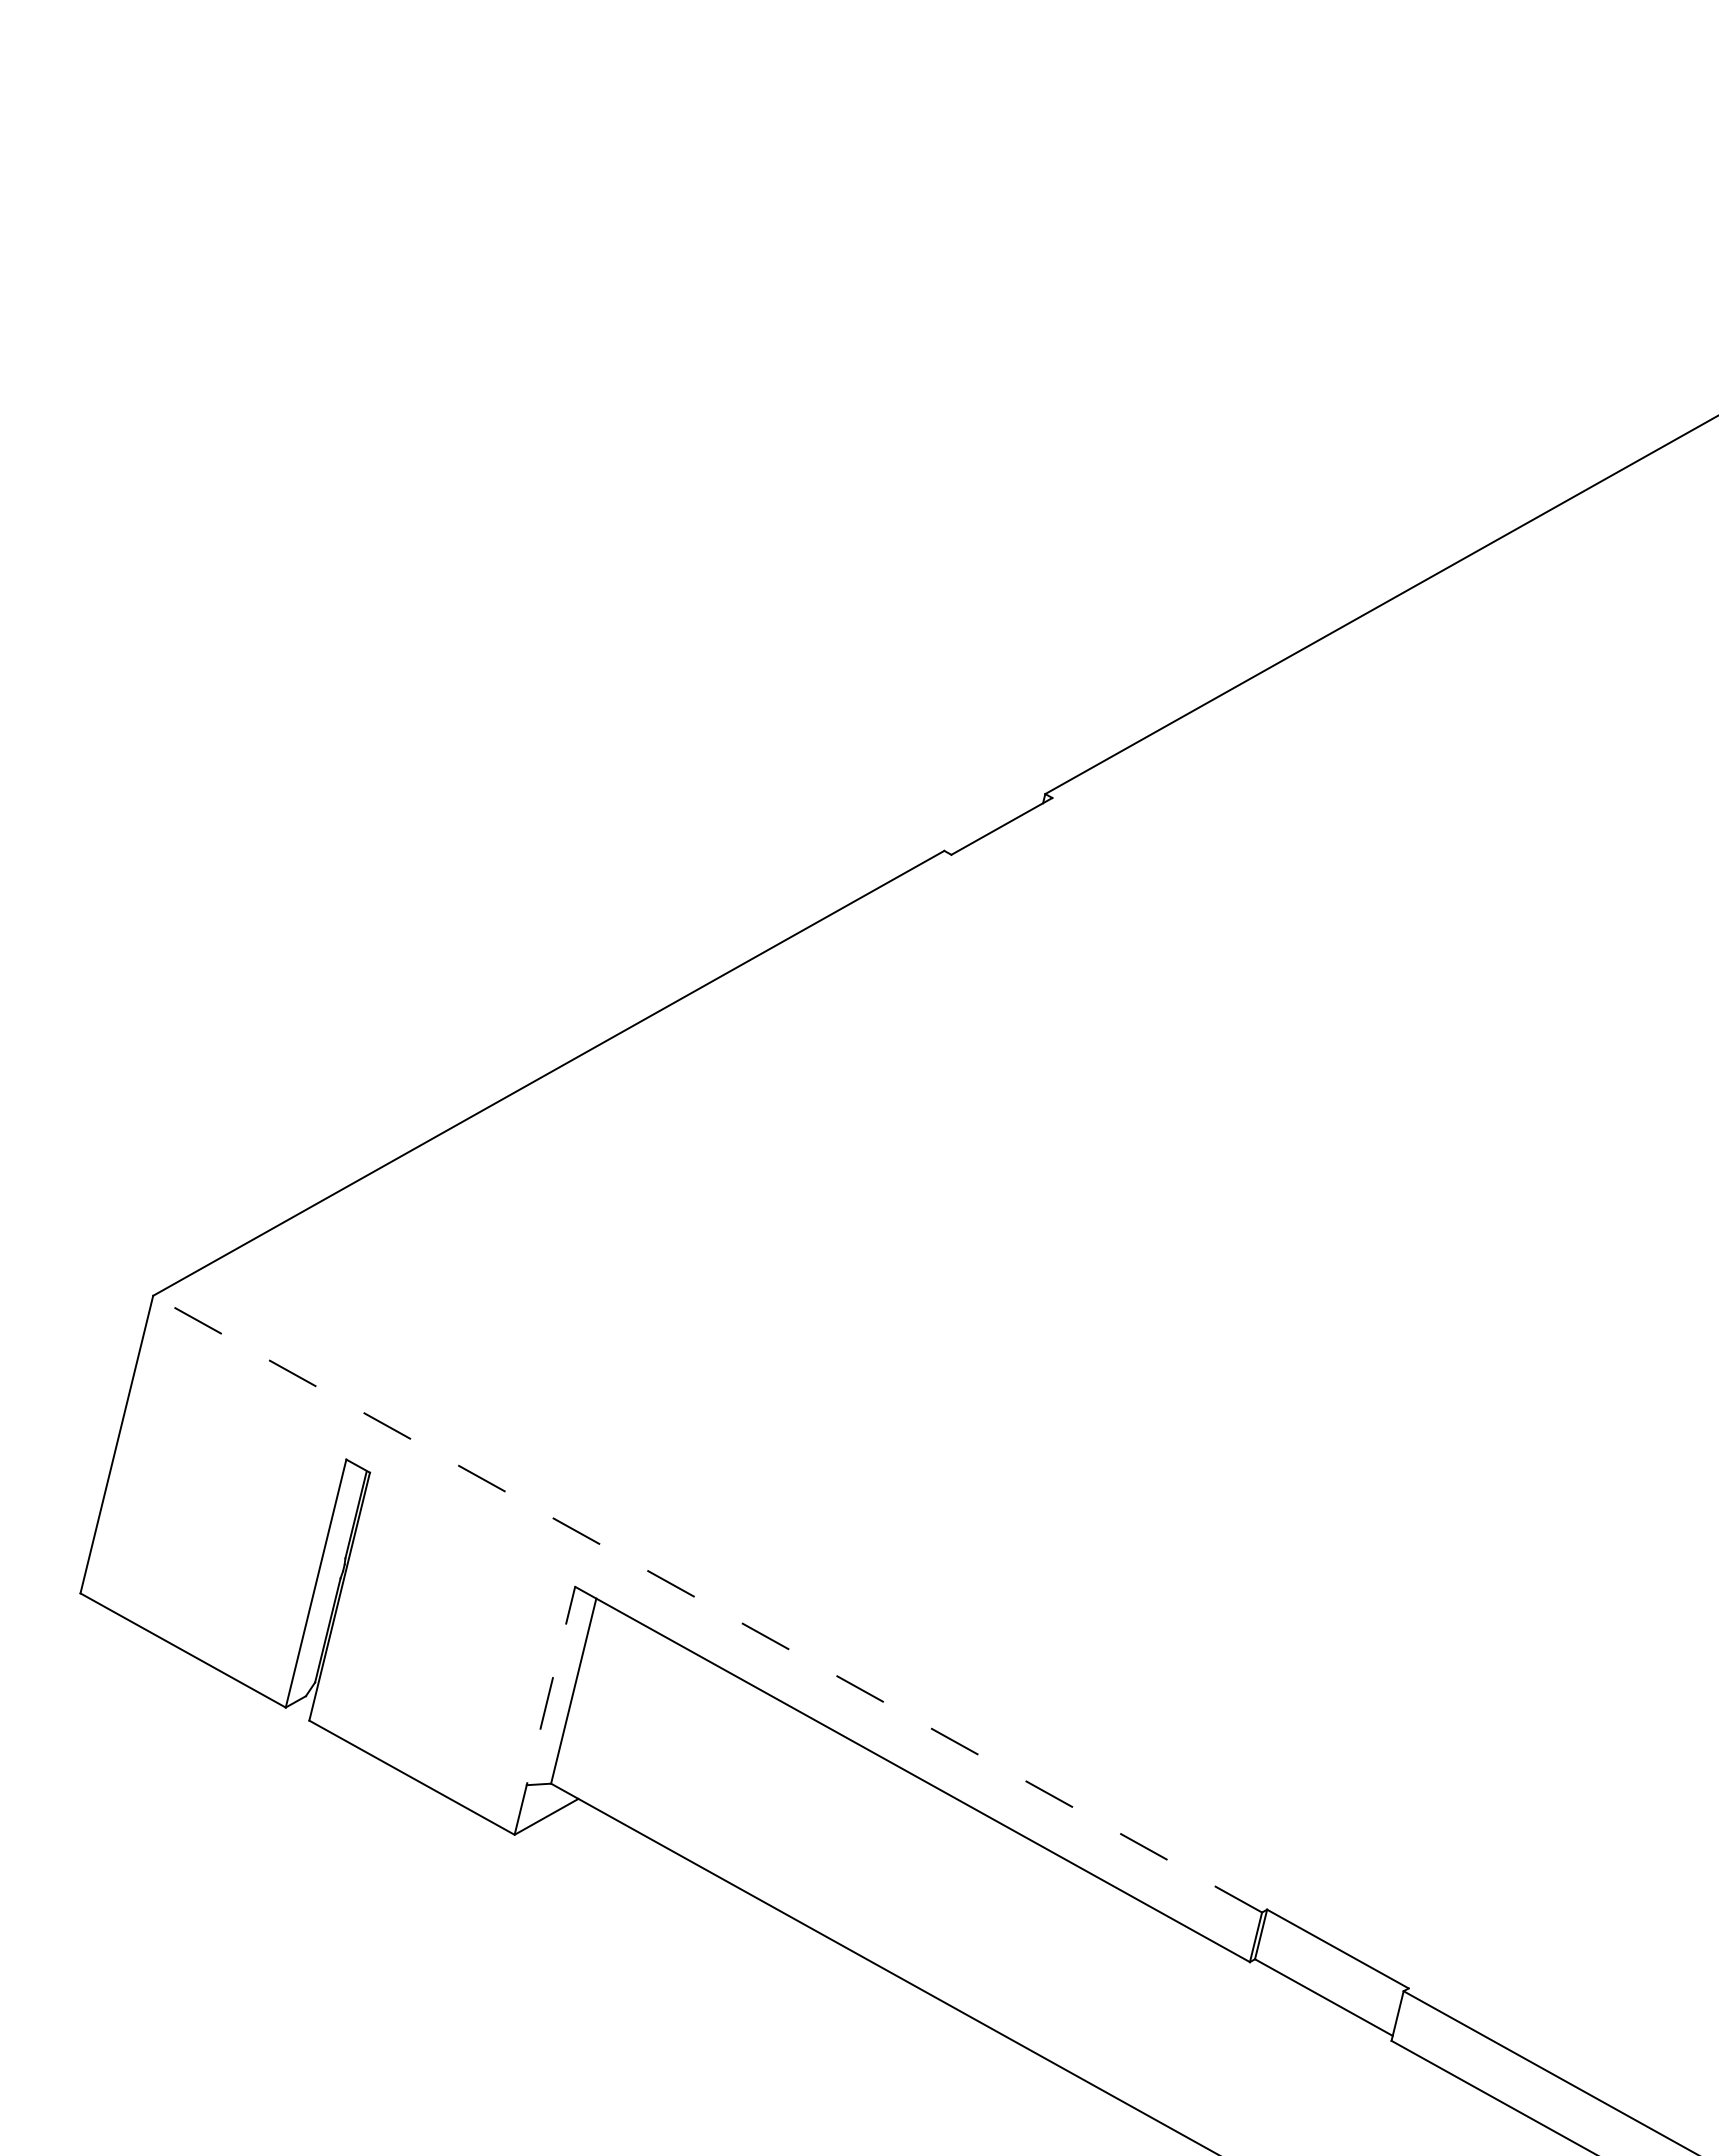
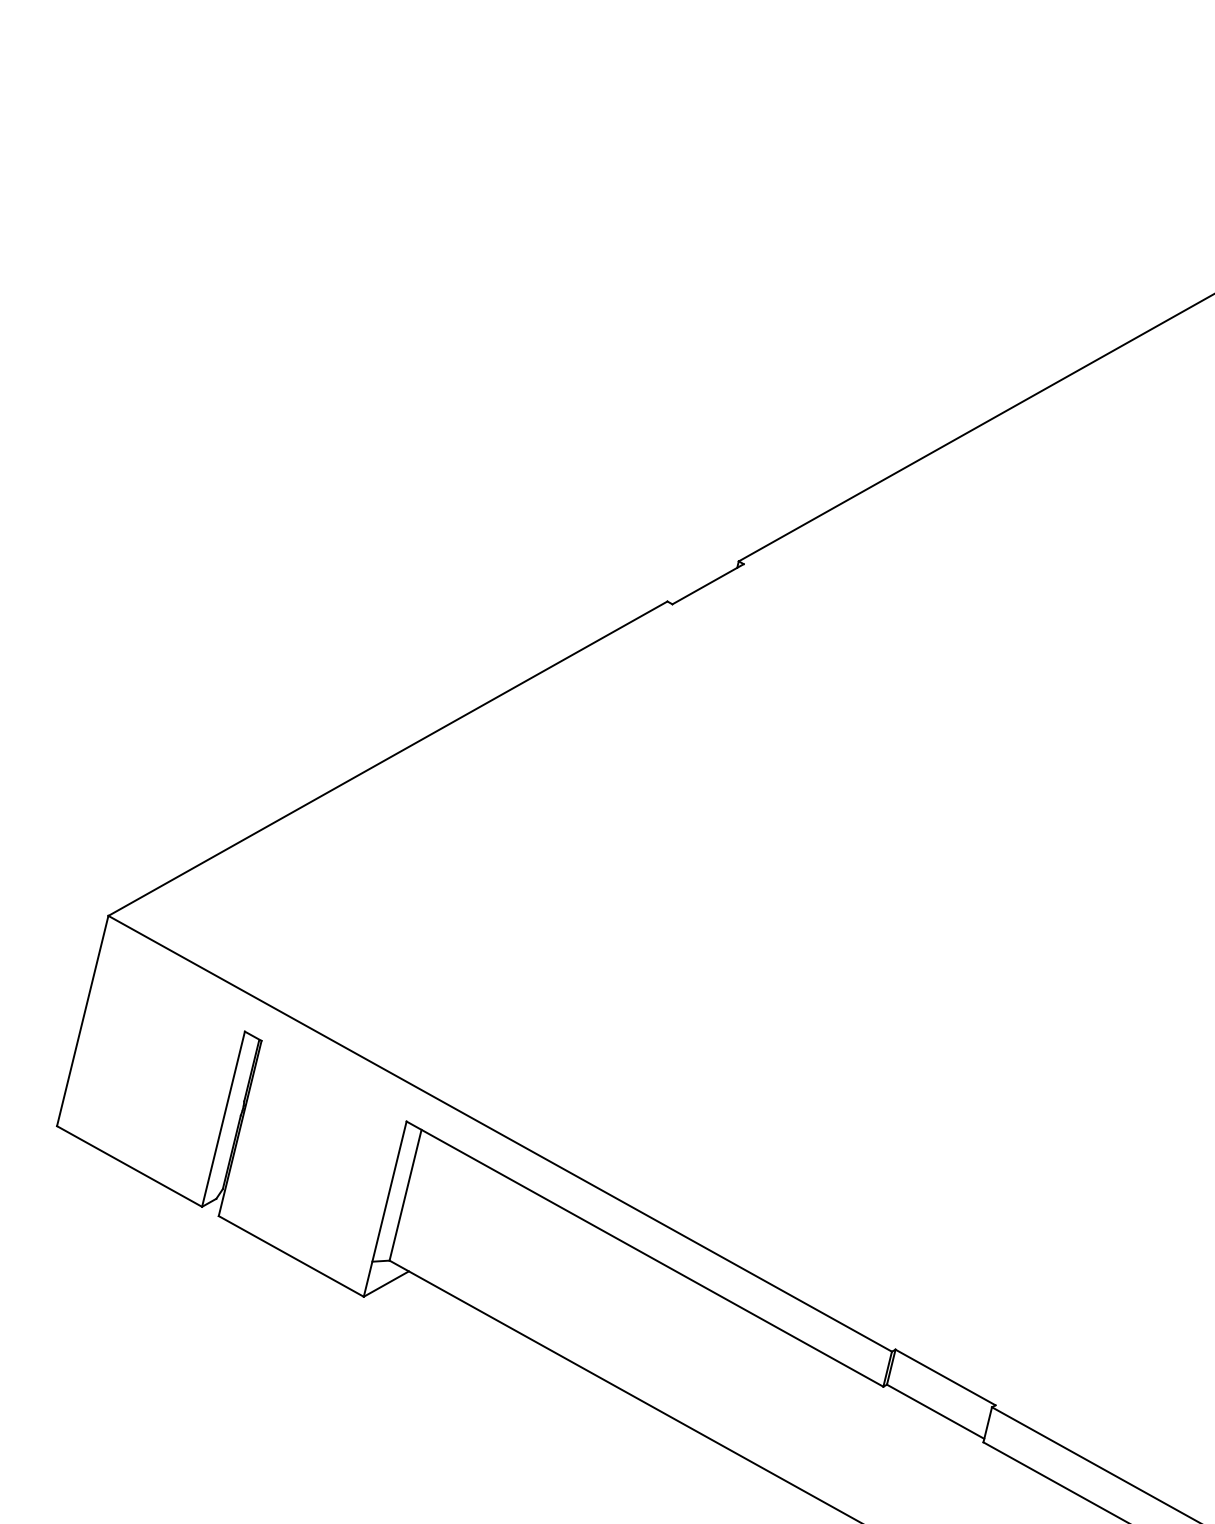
line: (707, 1603) -> (500, 1133), dashed -> solid
line: (544, 1710) -> (384, 1208), dashed -> solid

